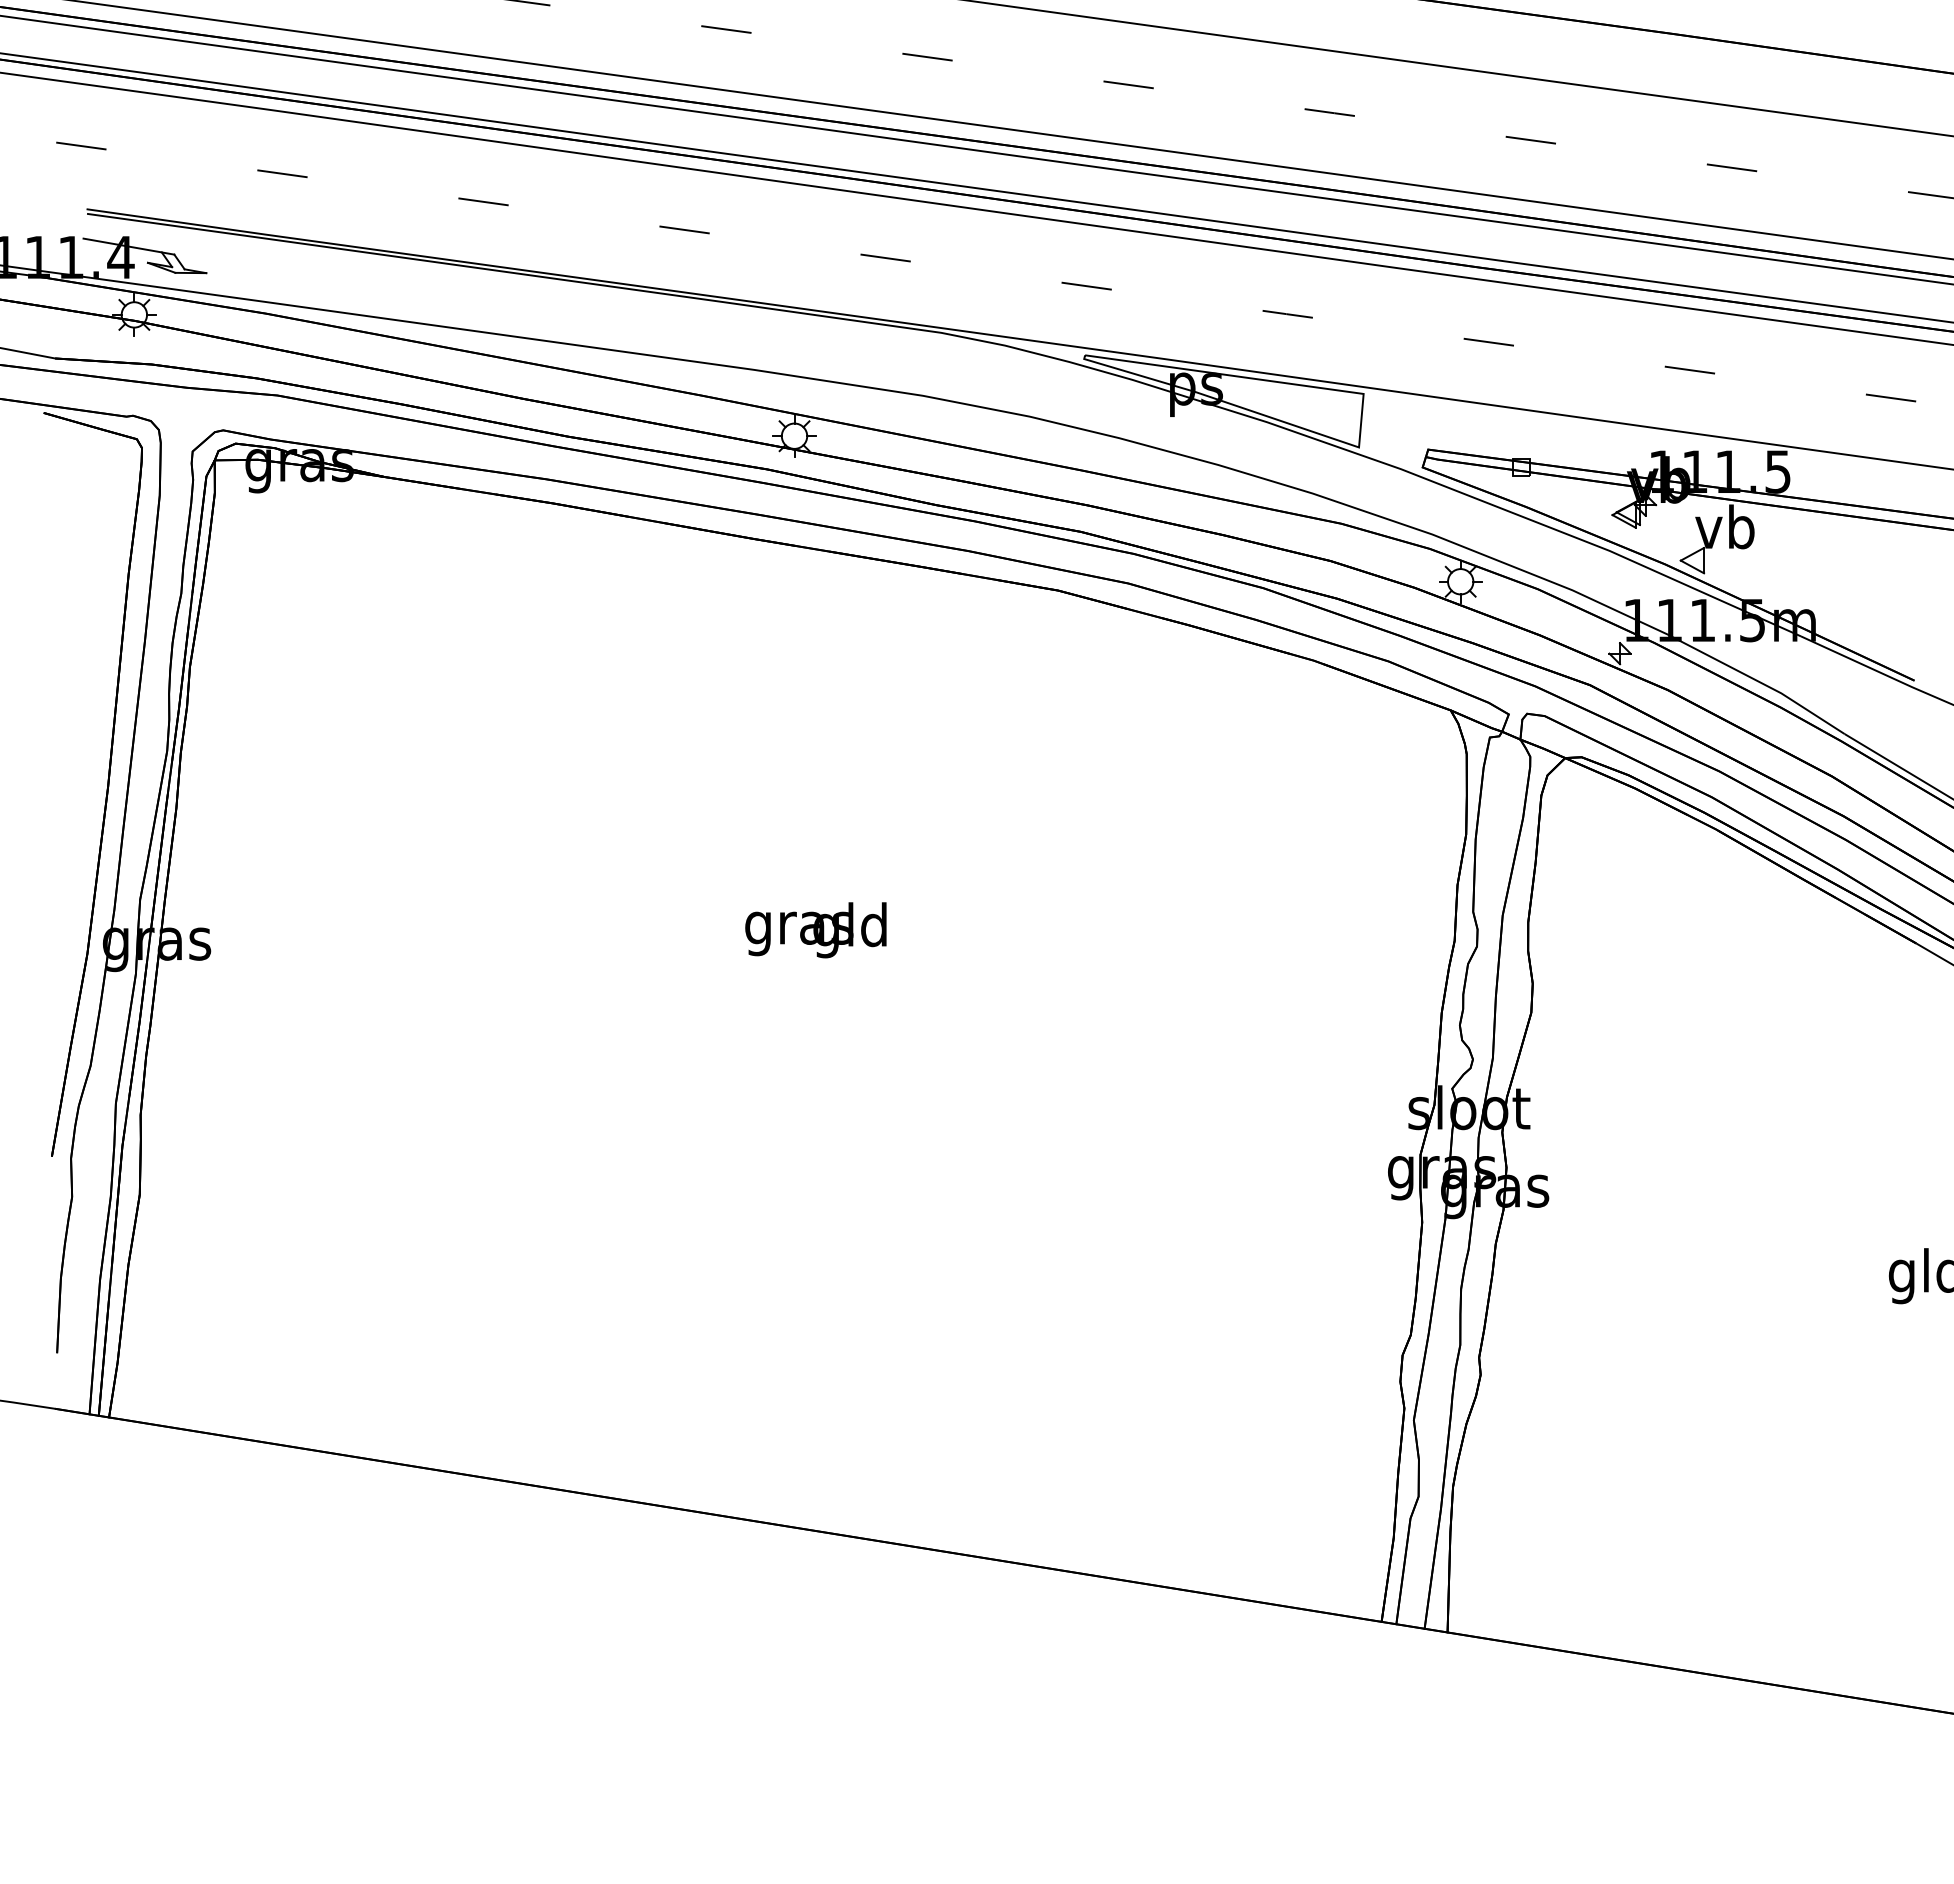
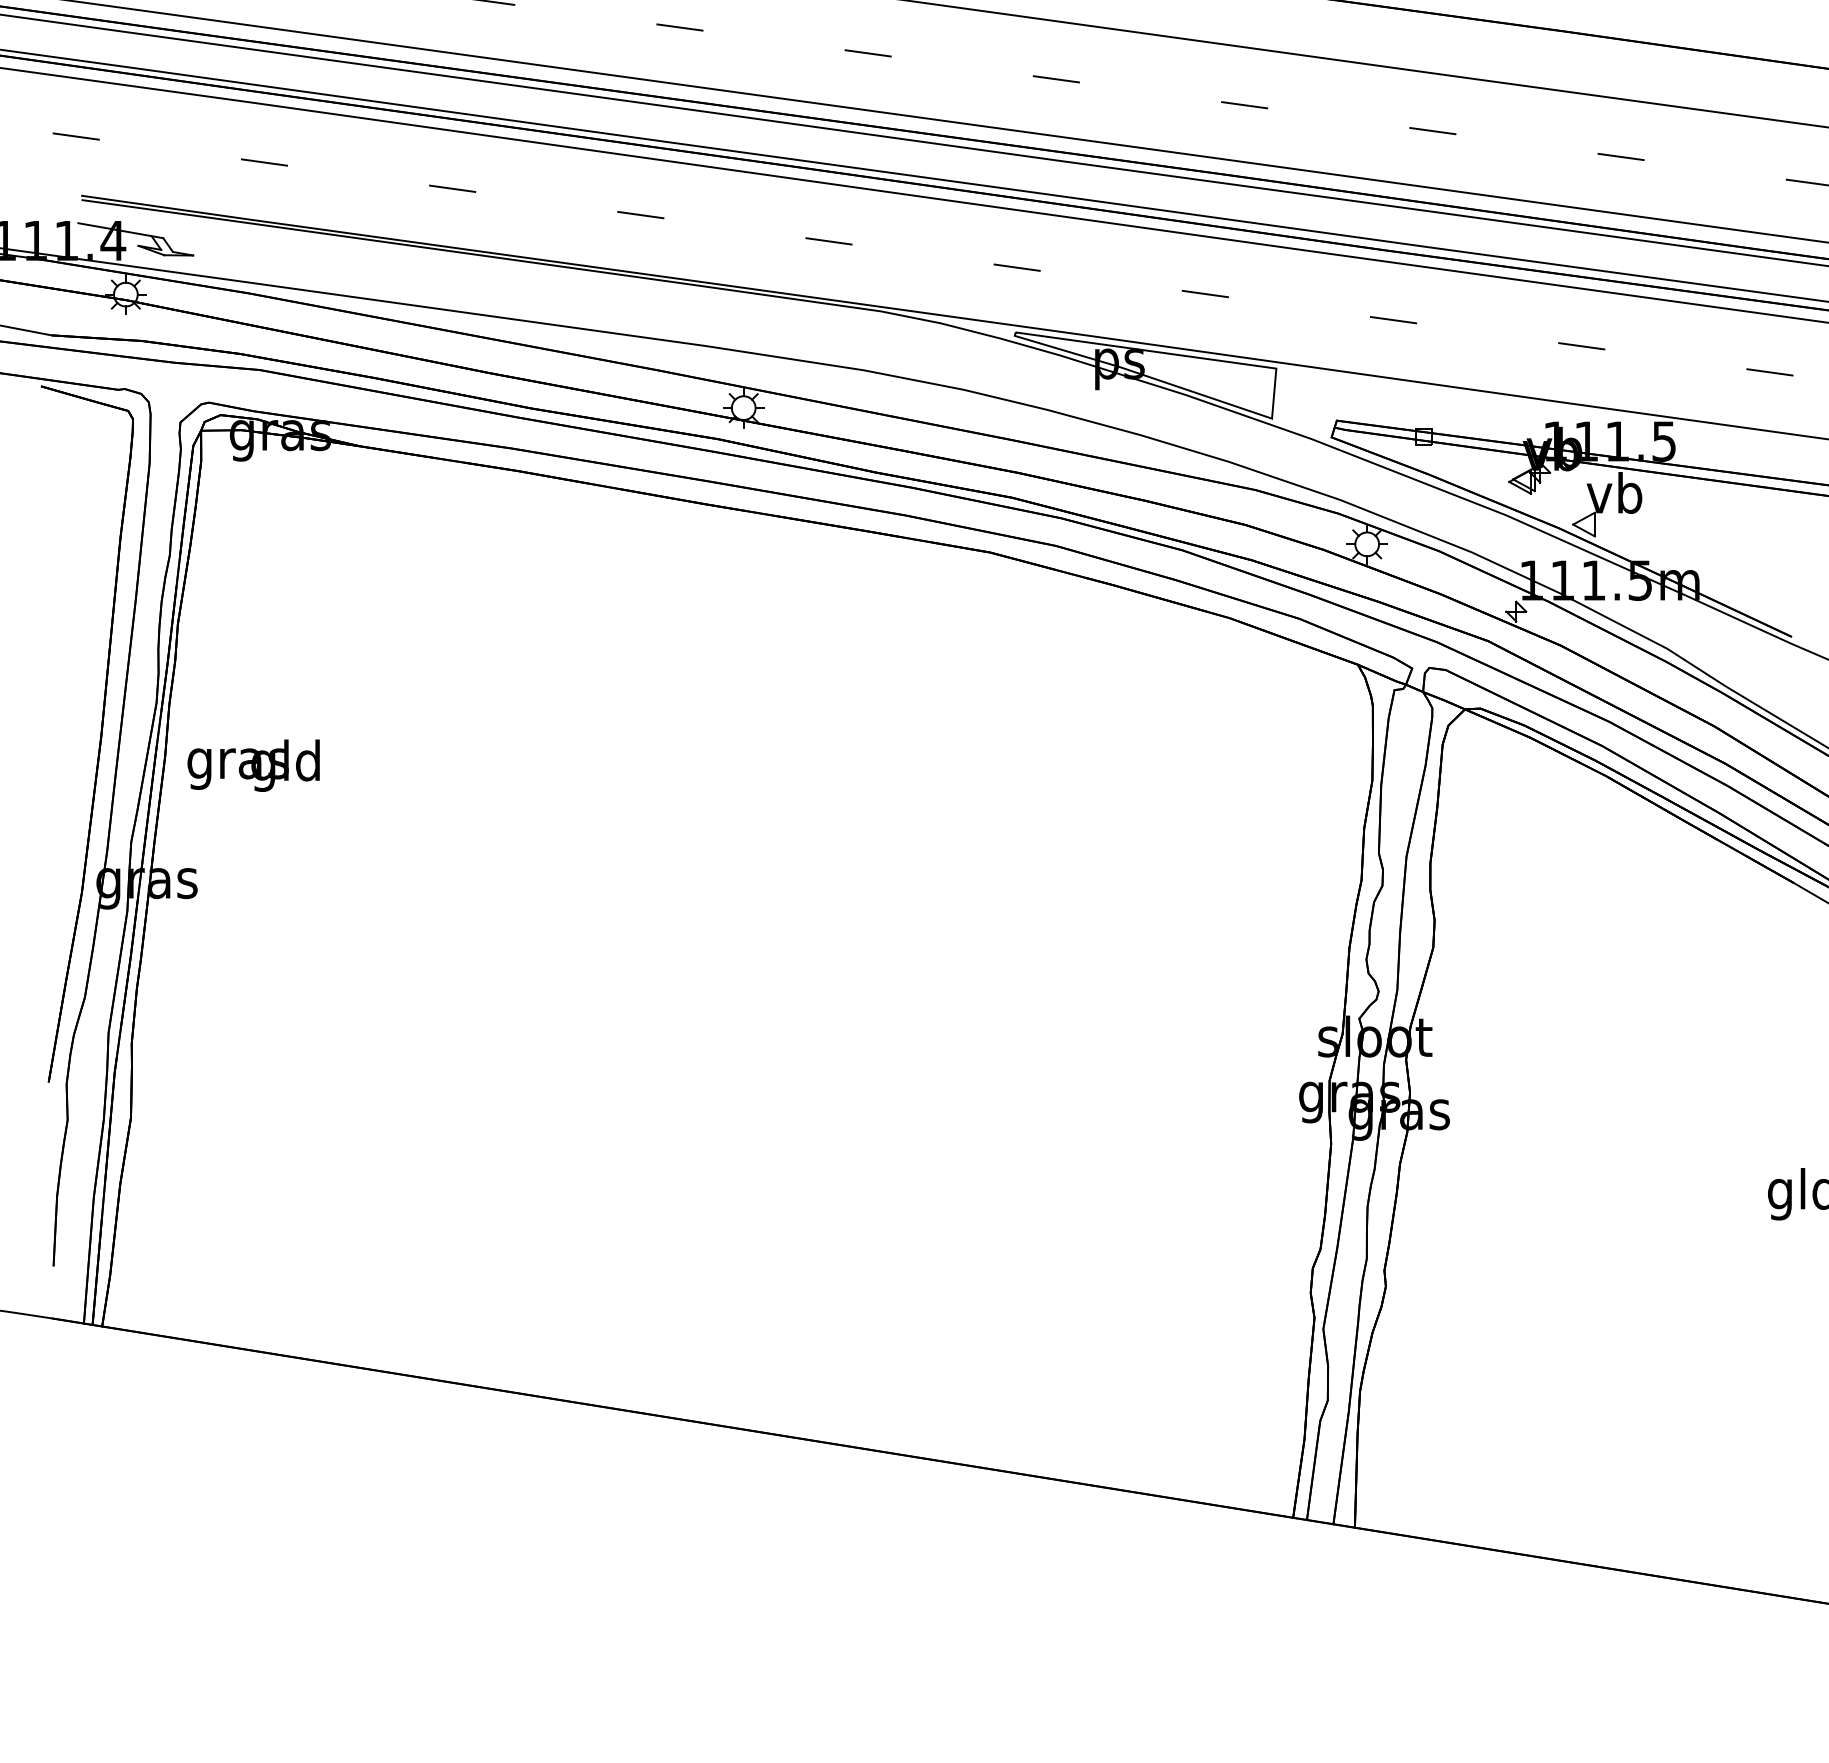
text: (815, 930) -> (253, 765), moved

